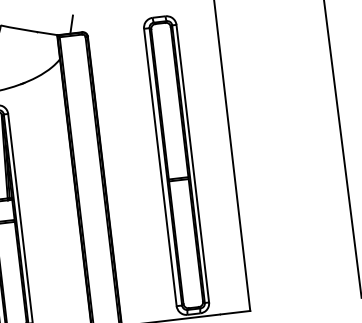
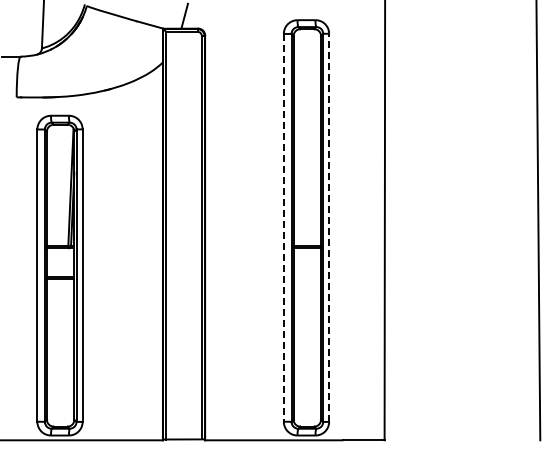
line: (192, 163) -> (329, 227), solid -> dashed
line: (160, 167) -> (283, 227), solid -> dashed

